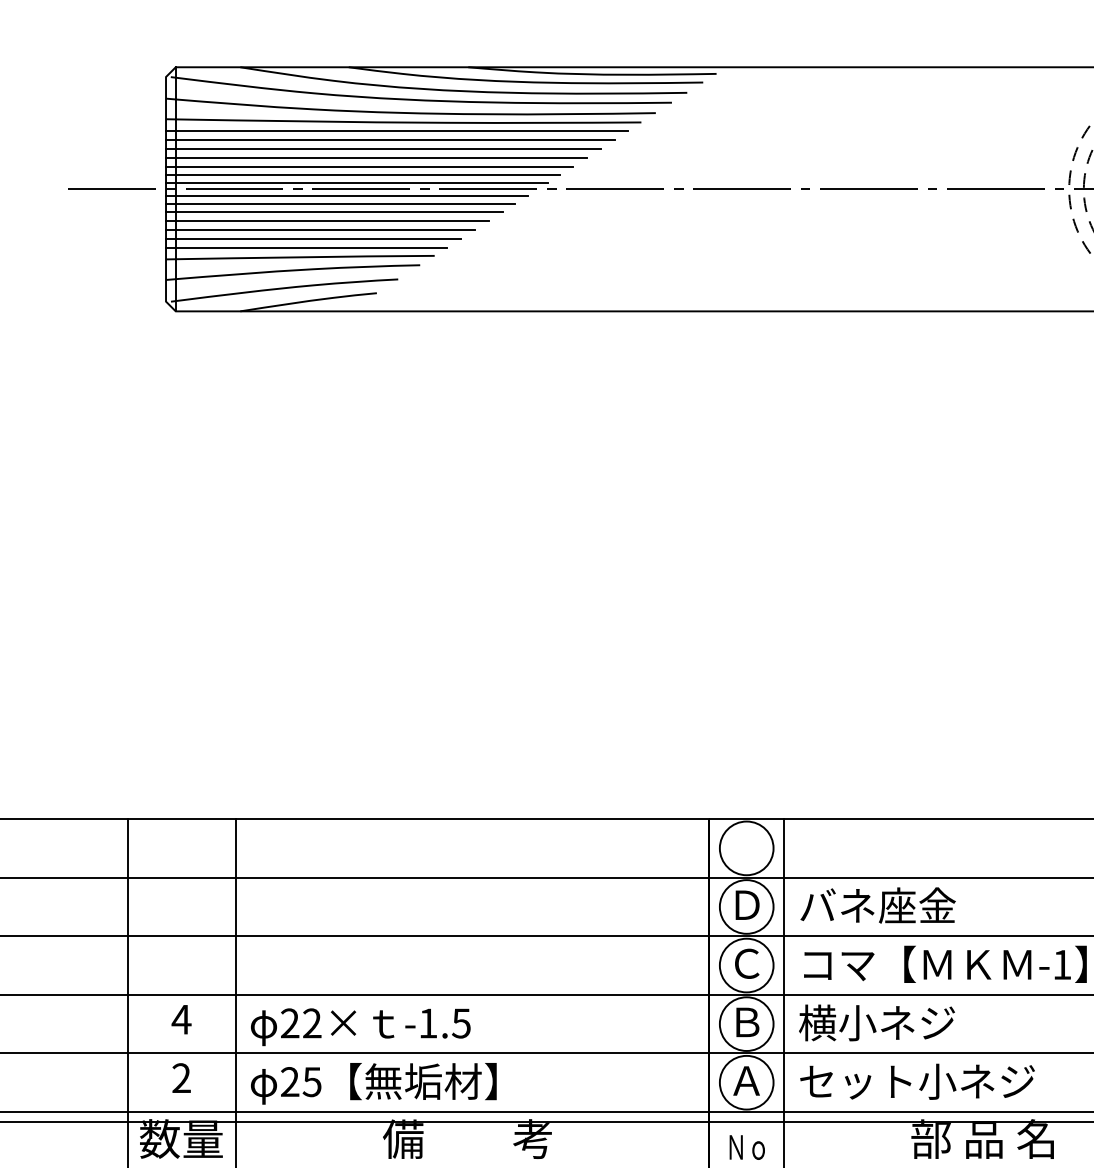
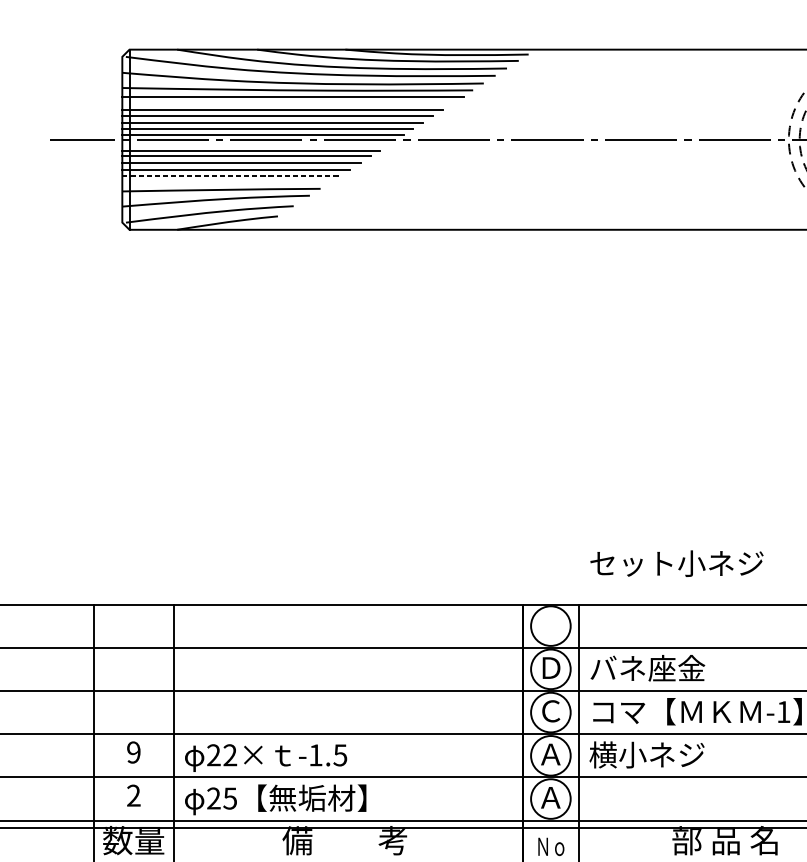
line: (390, 139) -> (288, 102), removed
line: (346, 195) -> (255, 144), removed
line: (313, 238) -> (231, 176), solid -> dashed
line: (306, 247) -> (226, 182), removed
text: (181, 1019) -> (133, 752), 4 -> 9
text: (746, 1022) -> (550, 754), Ｂ -> Ａ
text: (917, 1081) -> (676, 563), moved

